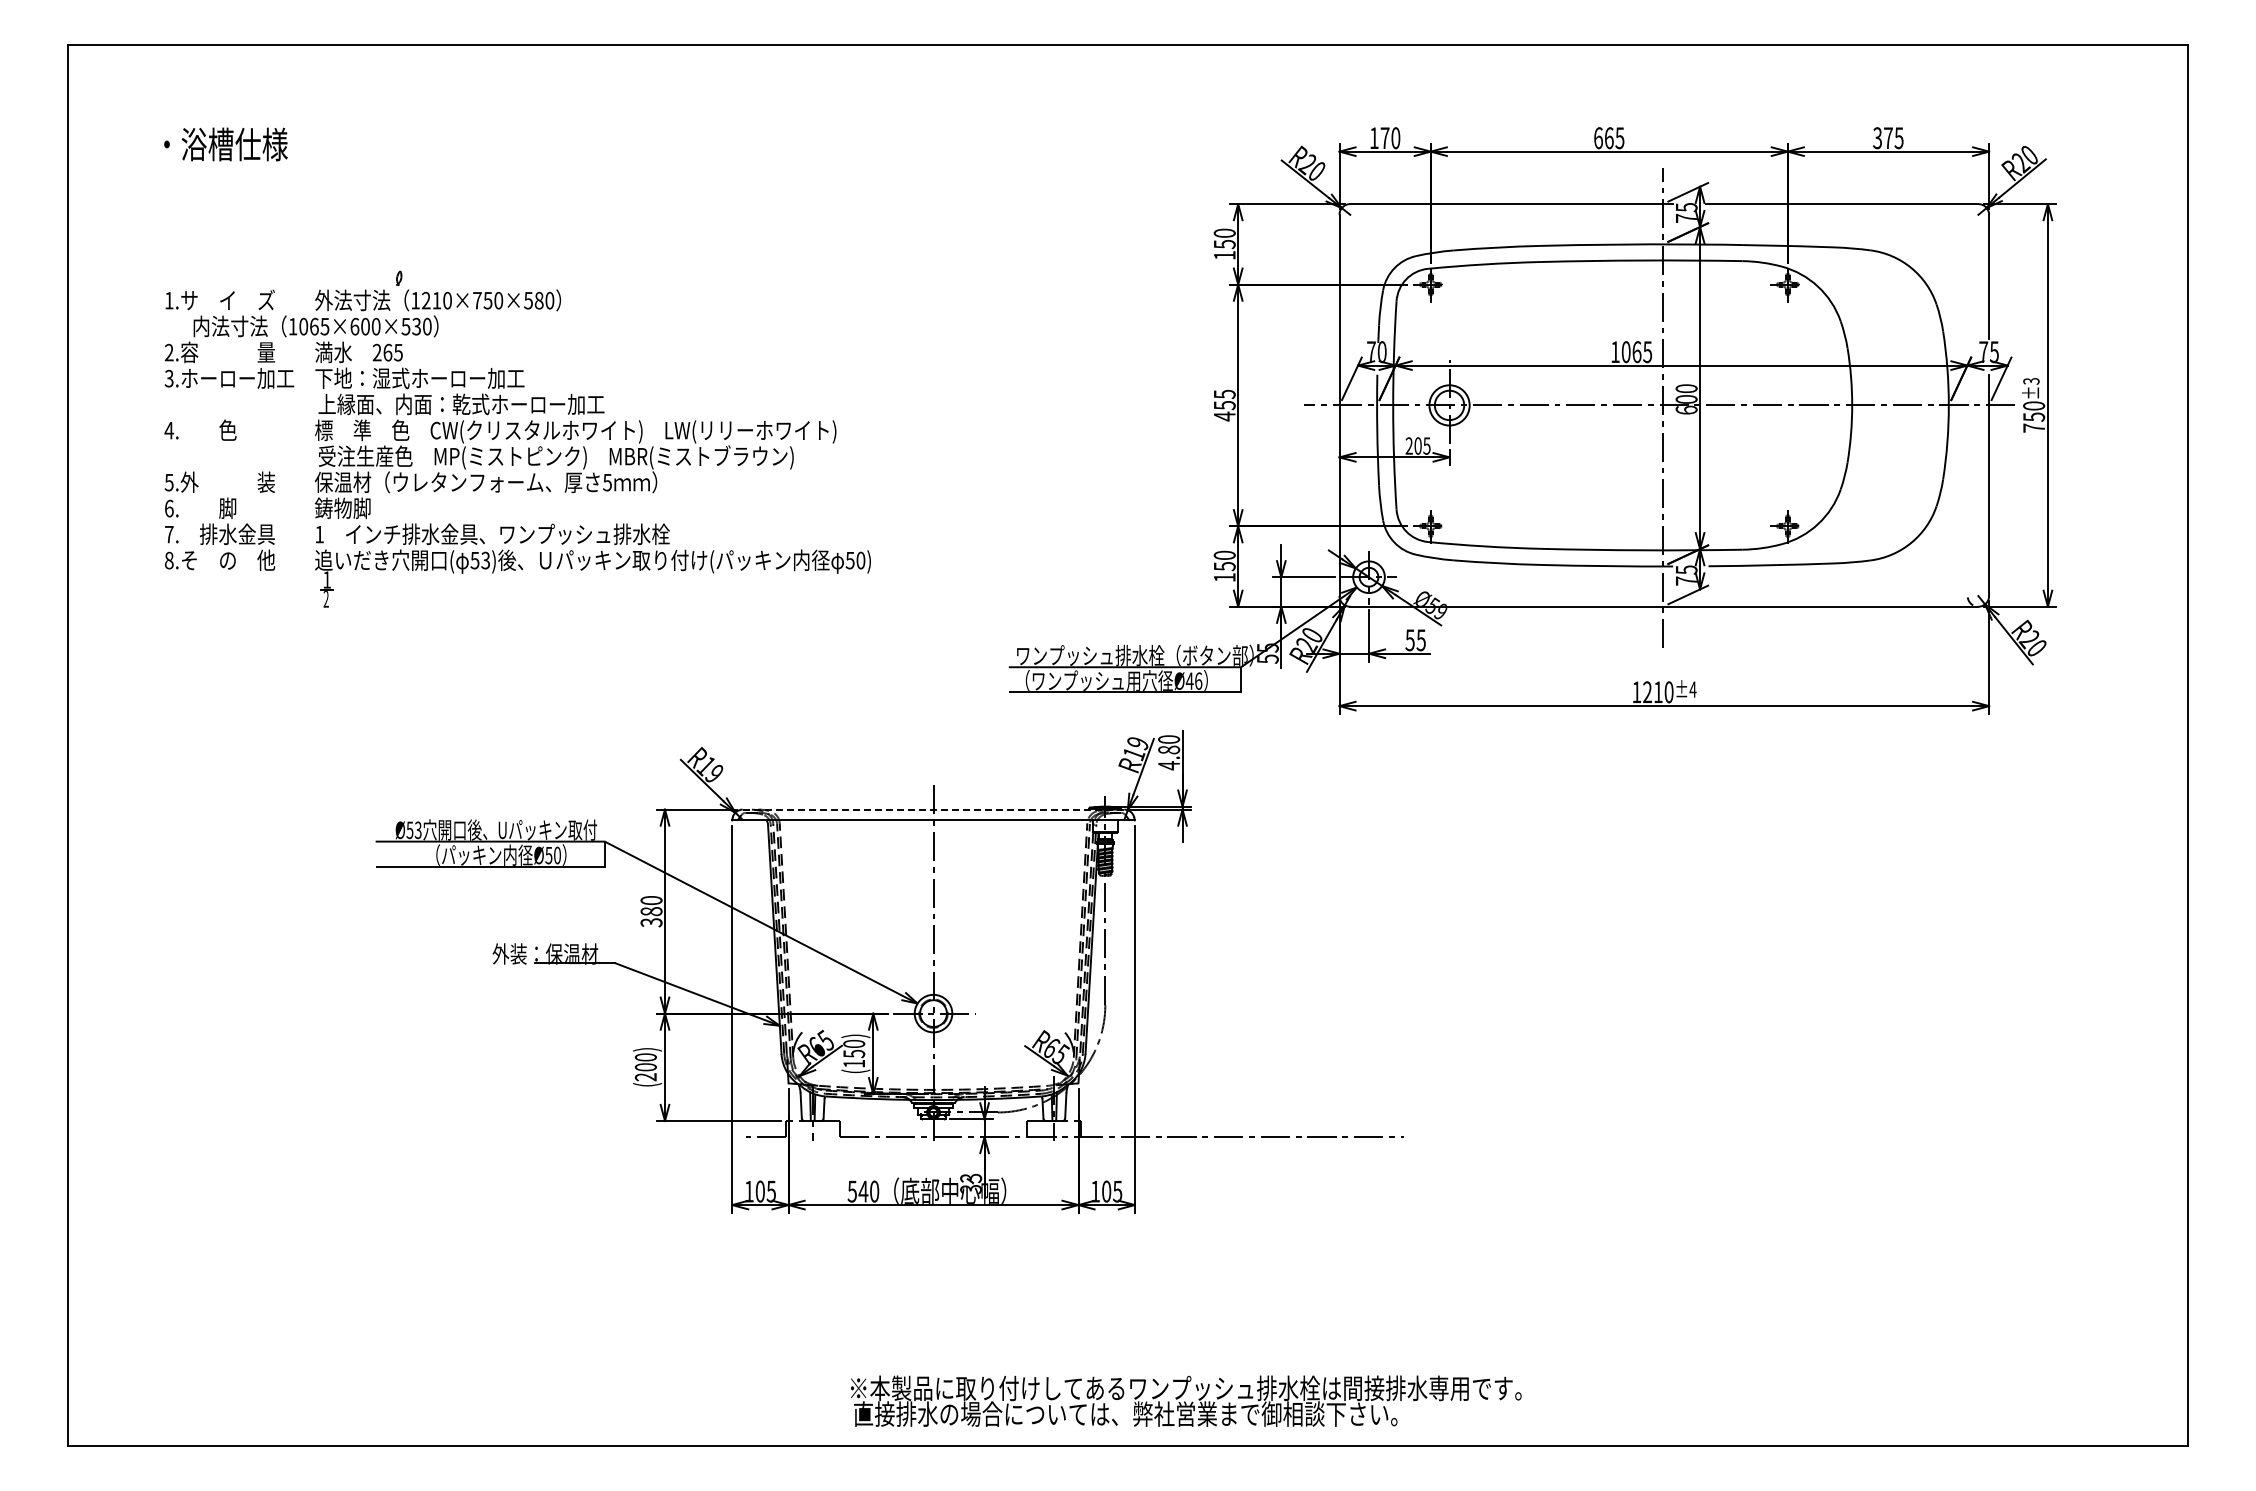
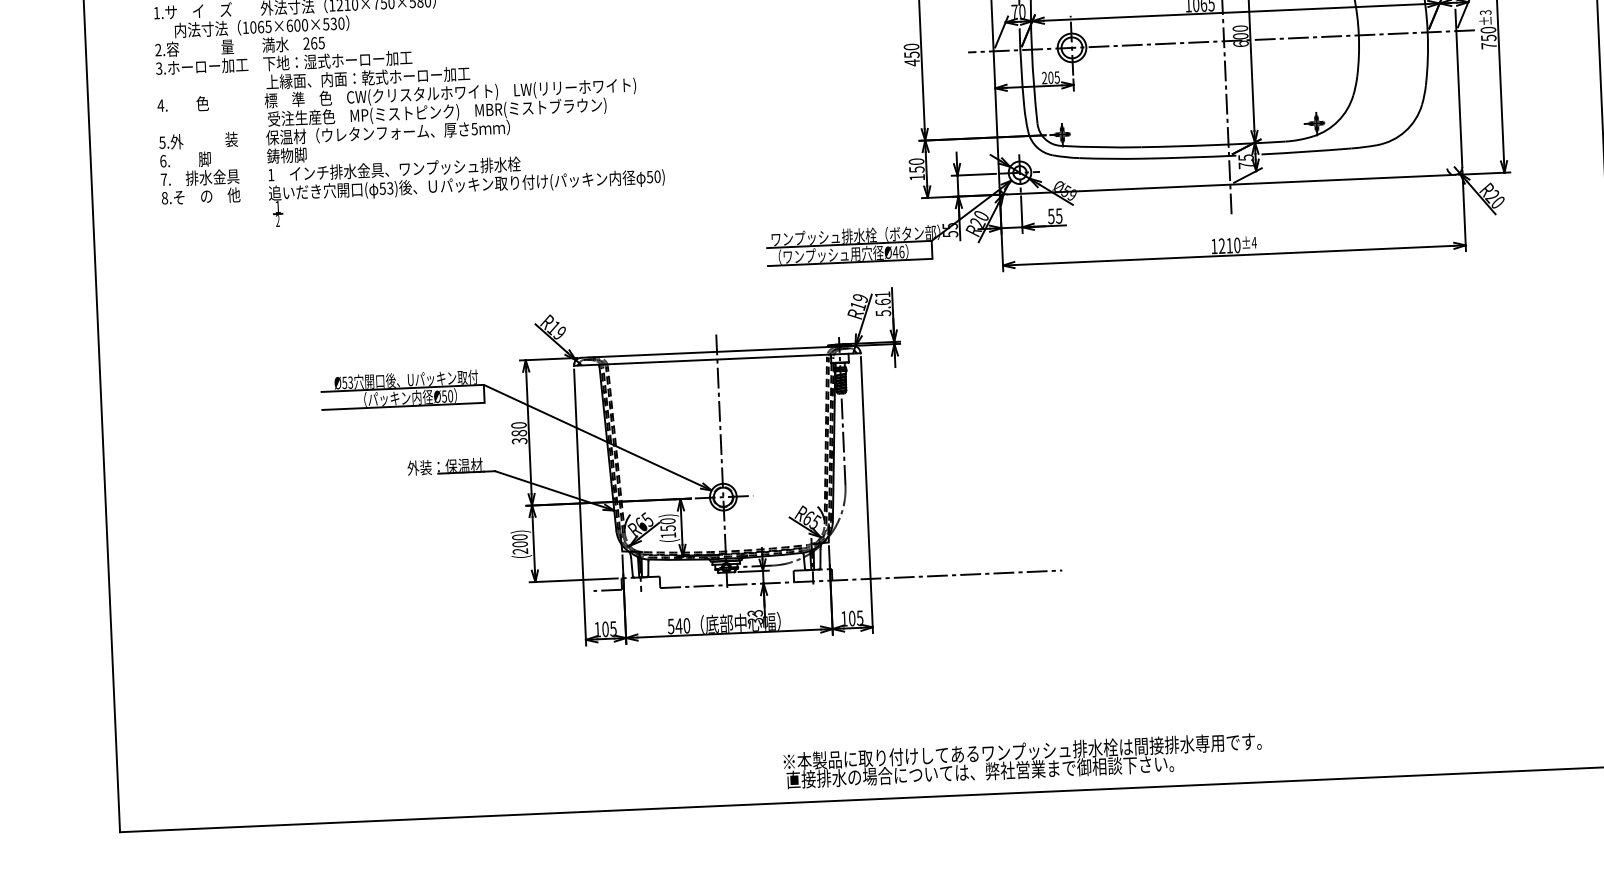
text: (1224, 394) -> (911, 47), 455 -> 450
text: (1169, 752) -> (883, 303), 4.80 -> 5.61
line: (933, 809) -> (717, 351), dashed -> solid
text: (1186, 1400) -> (1023, 760), moved

